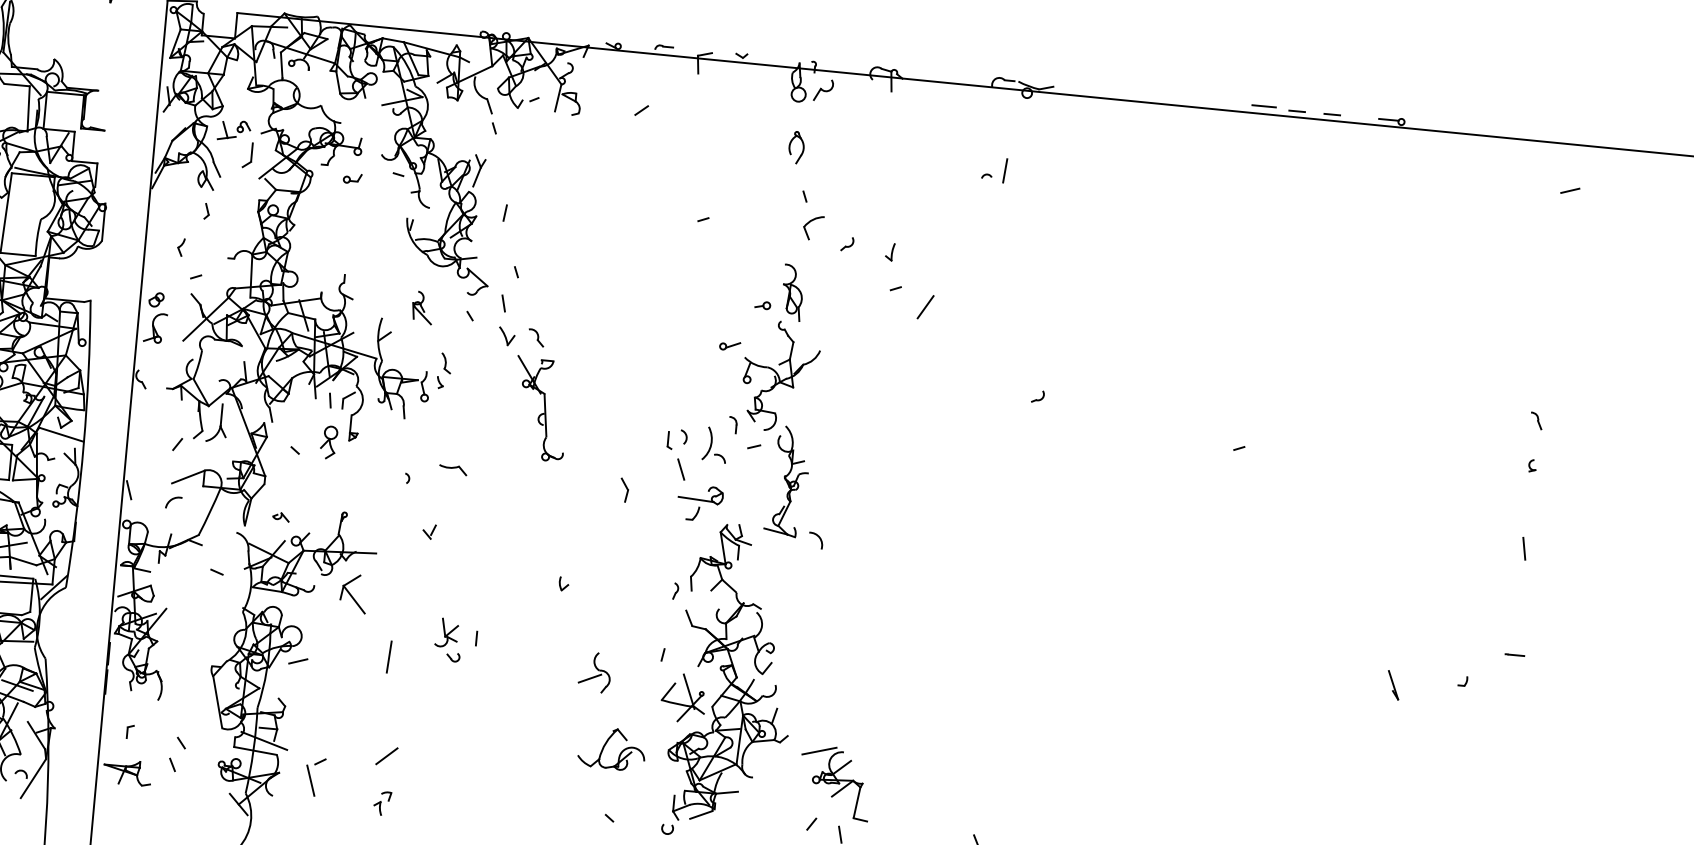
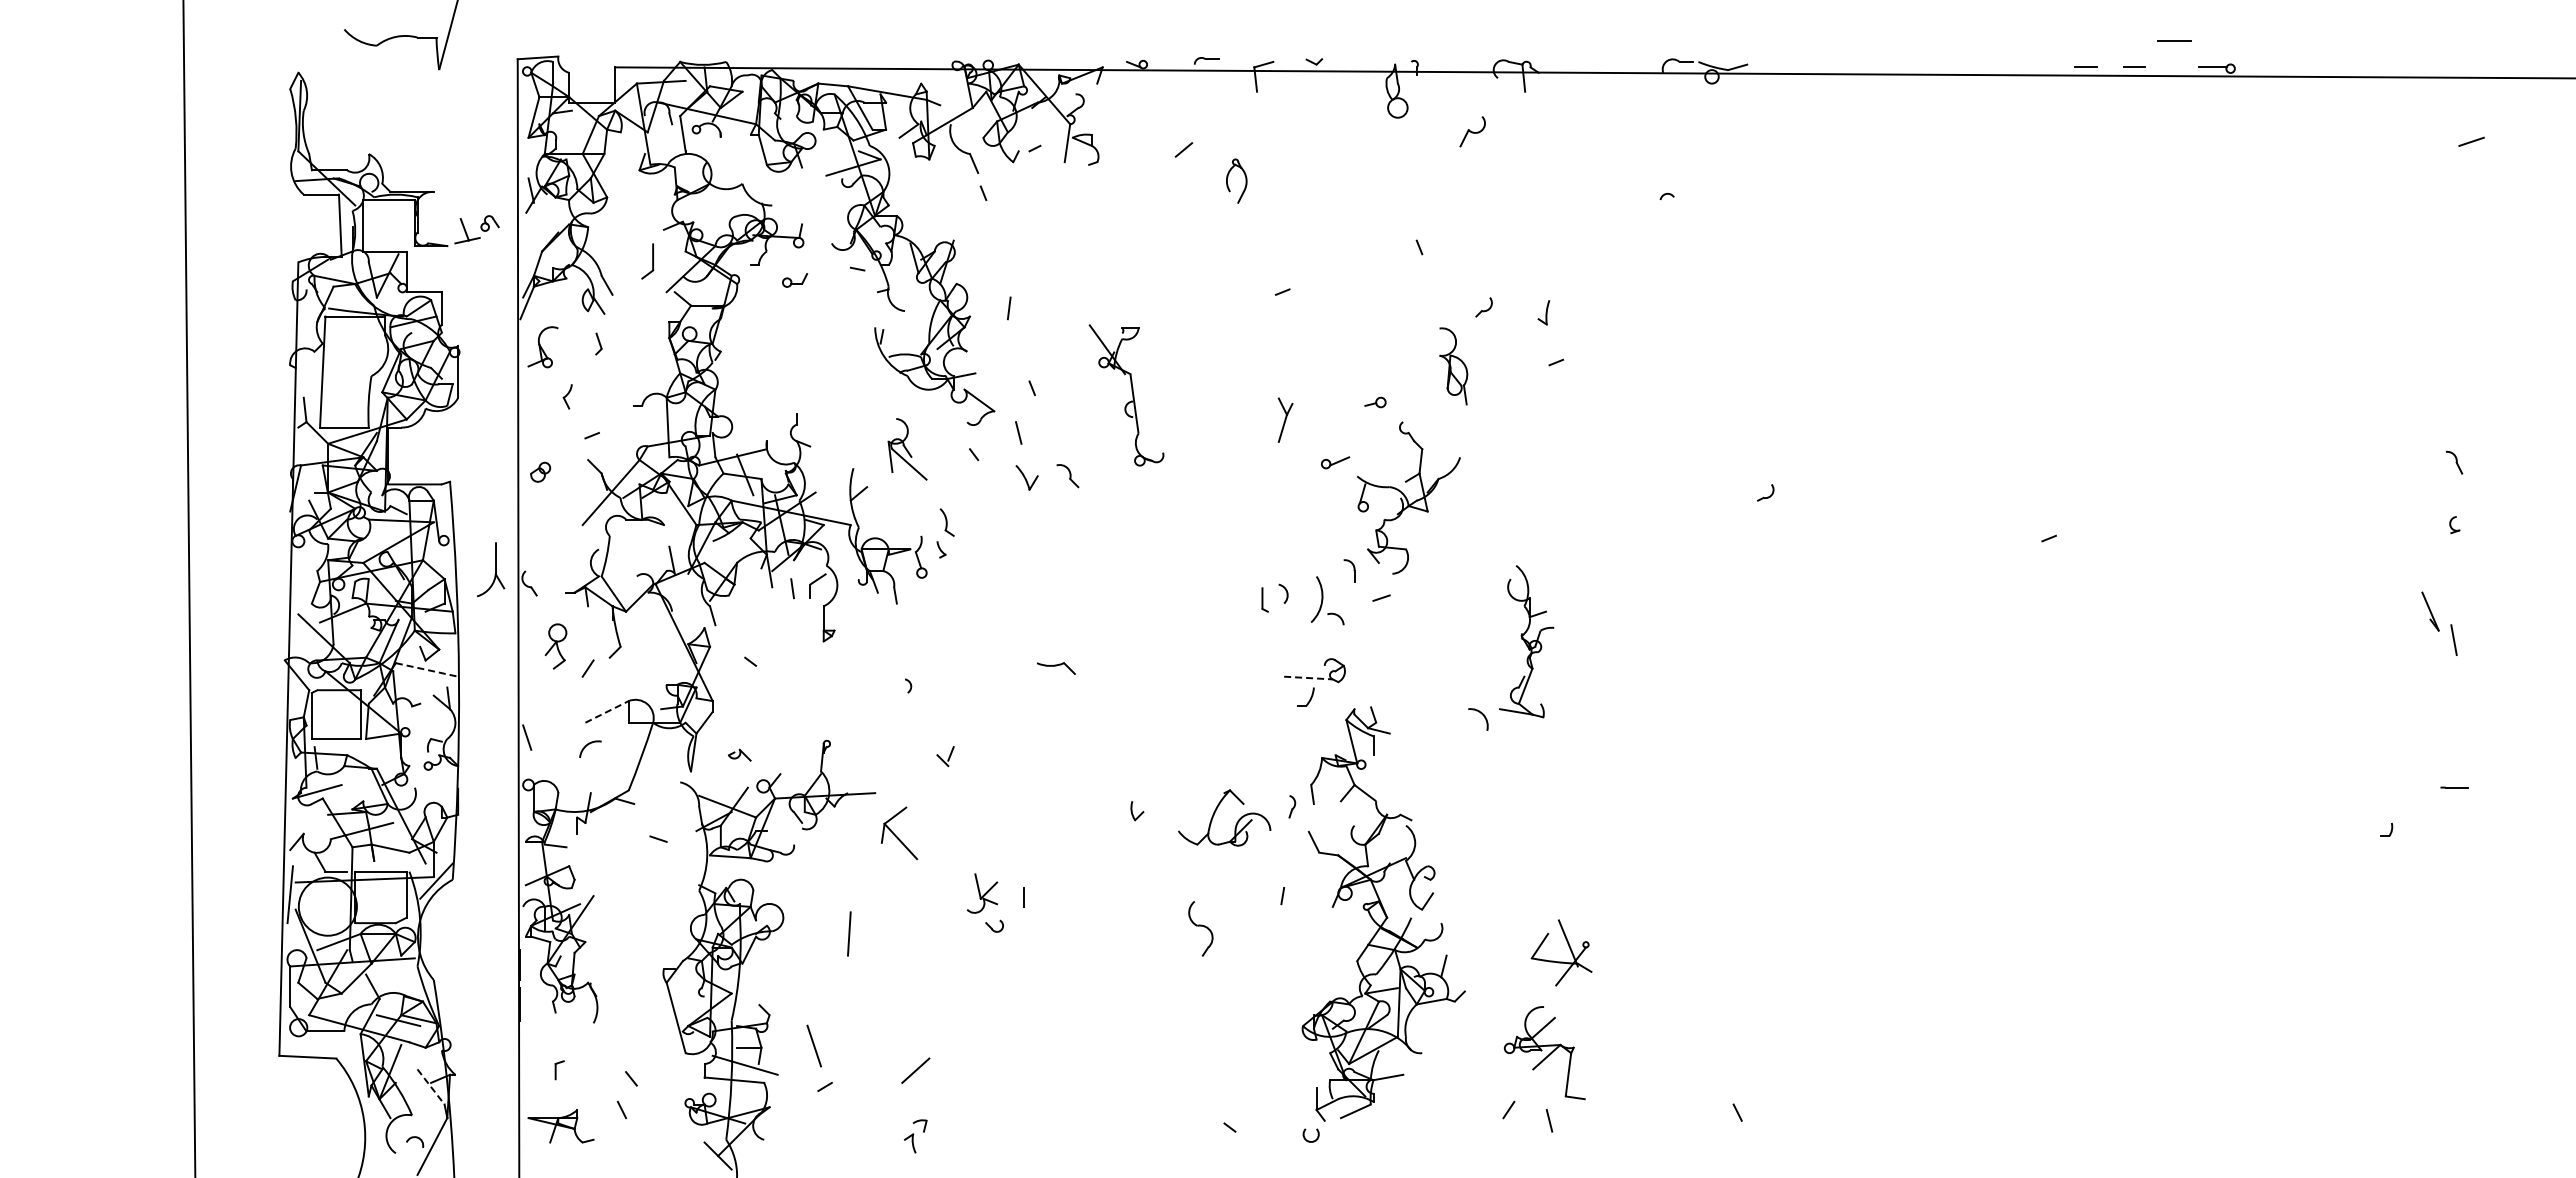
part: (823, 90) -> (1472, 131), moved
line: (1264, 106) -> (2174, 40), moved
part: (233, 130) -> (476, 229), moved
part: (790, 144) -> (1228, 177), moved
part: (479, 170) -> (1285, 419), moved
line: (1005, 170) -> (1691, 186), removed
part: (809, 222) -> (1429, 282), removed
part: (792, 292) -> (1453, 366), moved
line: (925, 306) -> (1599, 383), removed
part: (422, 307) -> (907, 448), size x1.4
part: (155, 328) -> (542, 347), moved
part: (540, 409) -> (1126, 395), moved
part: (217, 422) -> (491, 569), moved
line: (61, 434) -> (427, 669), solid -> dashed
part: (328, 442) -> (555, 646), moved
line: (680, 469) -> (1283, 638), removed
part: (453, 470) -> (1056, 668), moved
line: (188, 476) -> (607, 711), solid -> dashed
part: (787, 481) -> (1526, 641), moved
part: (624, 490) -> (1208, 674), removed
line: (696, 499) -> (1309, 678), solid -> dashed
part: (353, 593) -> (899, 833), moved
line: (389, 656) -> (849, 933), moved
line: (298, 661) -> (781, 951), removed
line: (590, 678) -> (1185, 937), removed
part: (1393, 685) -> (2430, 611), moved
part: (689, 696) -> (1569, 949), moved
line: (36, 735) -> (431, 1087), solid -> dashed
part: (605, 745) -> (1215, 813), moved
line: (819, 751) -> (1510, 1008), removed
line: (310, 780) -> (813, 1045), moved

